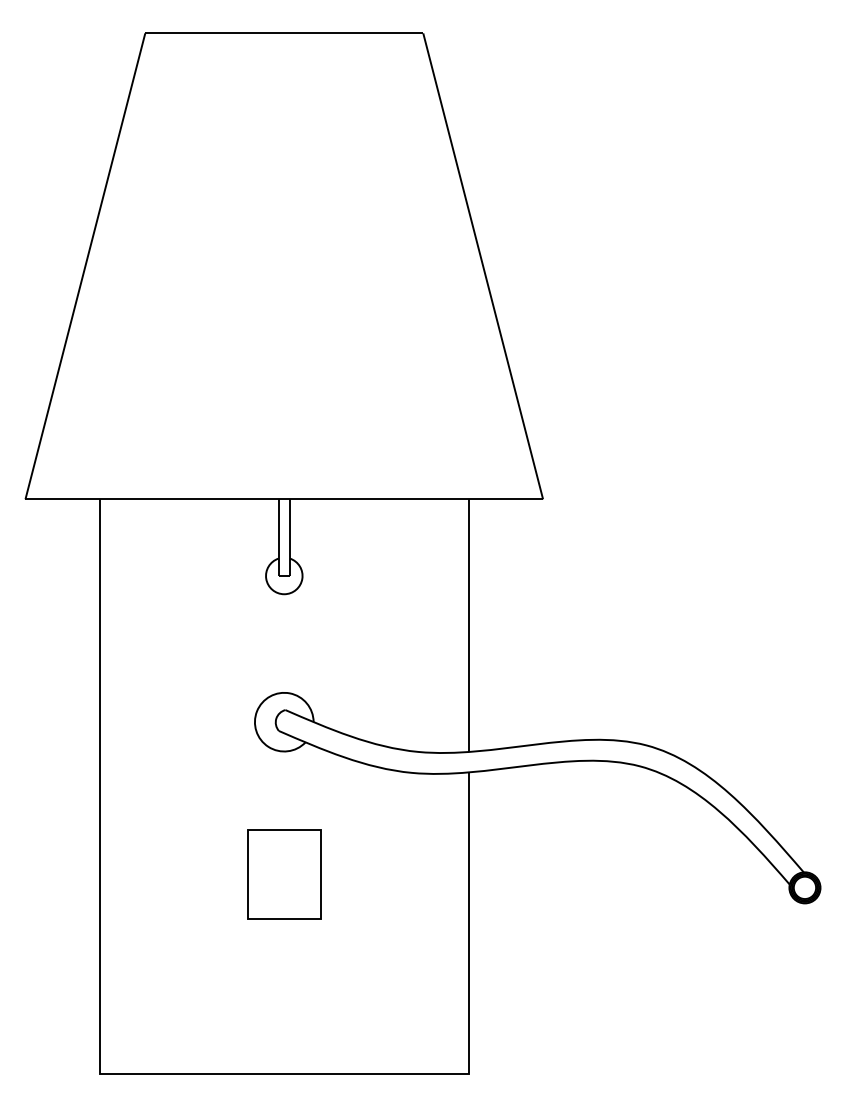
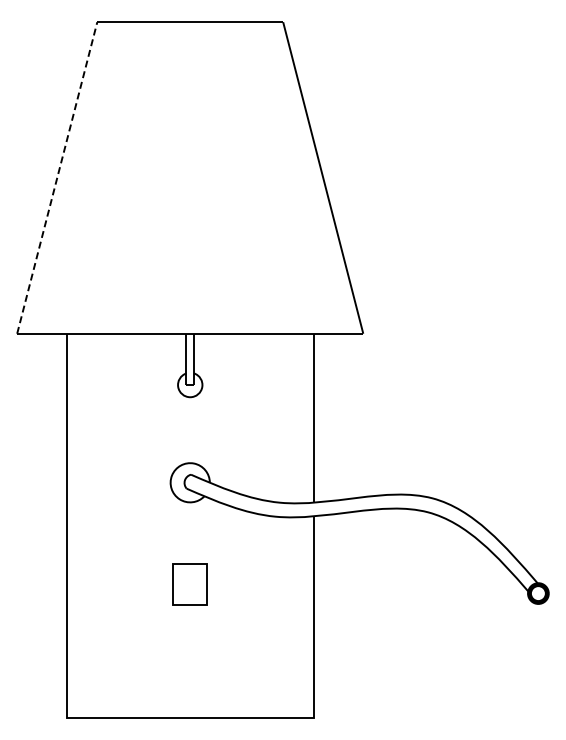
line: (85, 265) -> (57, 177), solid -> dashed
part: (284, 874) -> (190, 584), size x0.7

